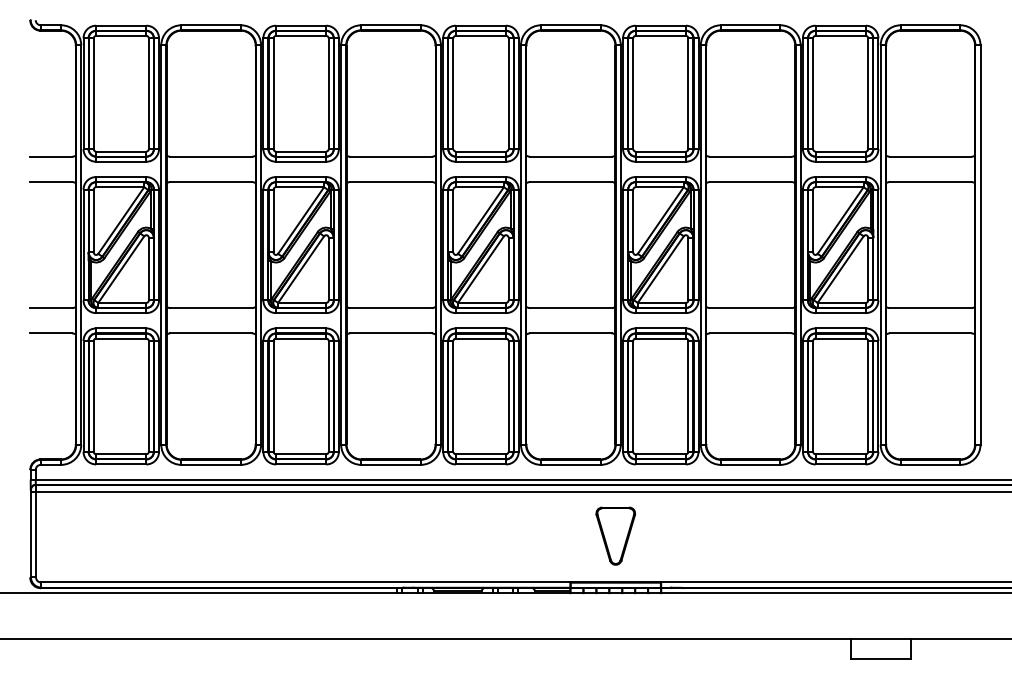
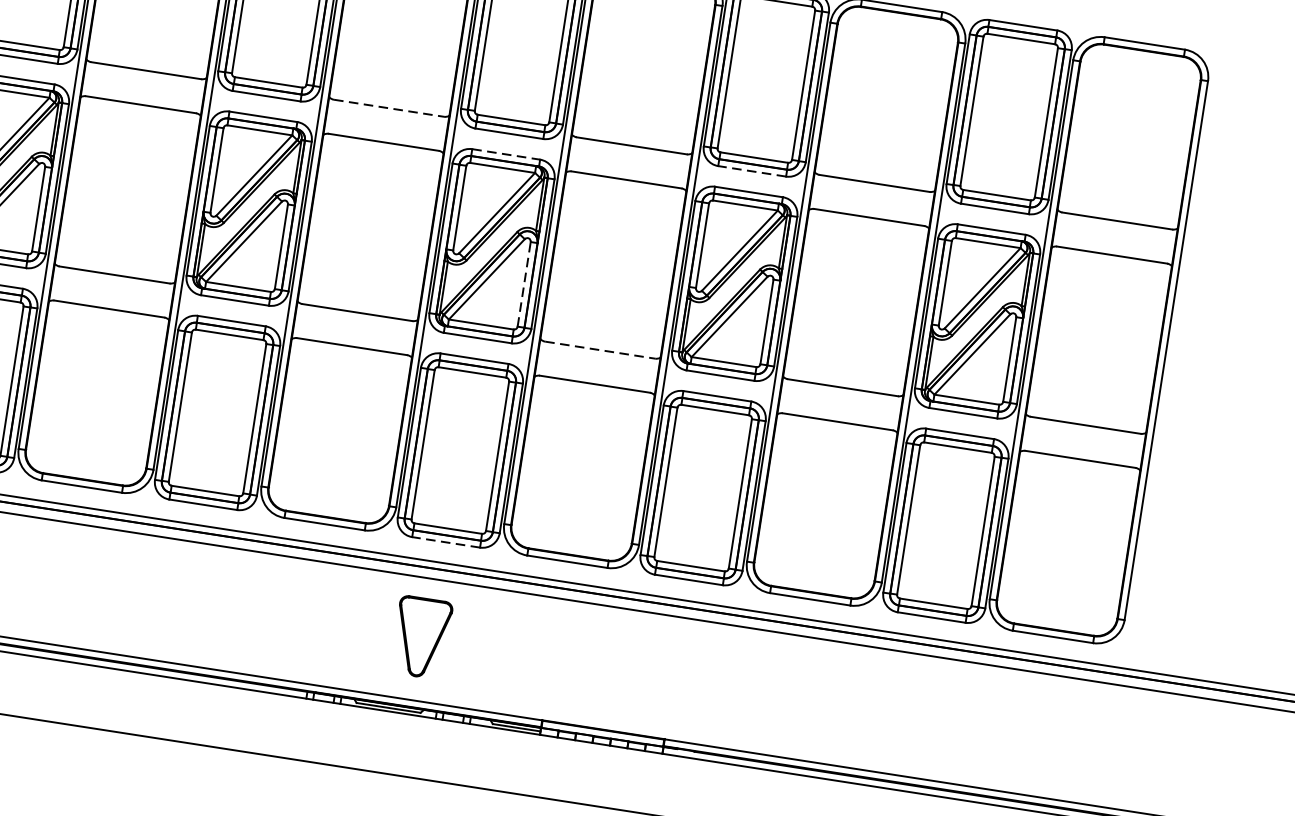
line: (391, 156) -> (389, 107), solid -> dashed
line: (660, 161) -> (751, 170), solid -> dashed
line: (481, 177) -> (506, 155), solid -> dashed
line: (508, 268) -> (524, 283), solid -> dashed
line: (570, 308) -> (599, 350), solid -> dashed
line: (480, 464) -> (445, 542), solid -> dashed
part: (615, 535) -> (421, 636), moved

